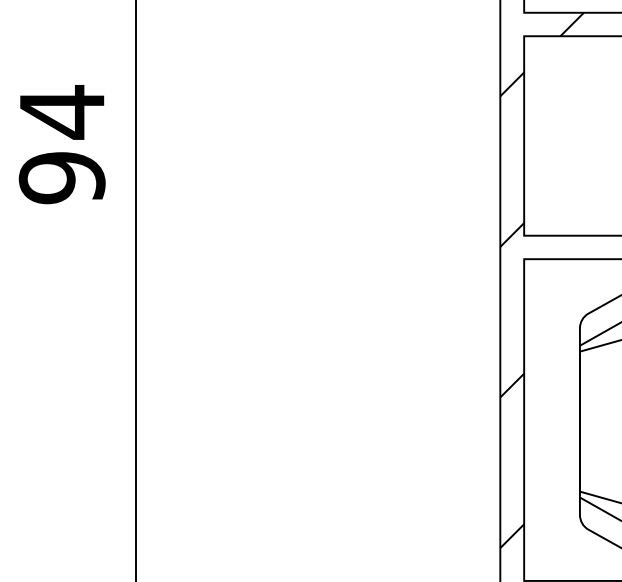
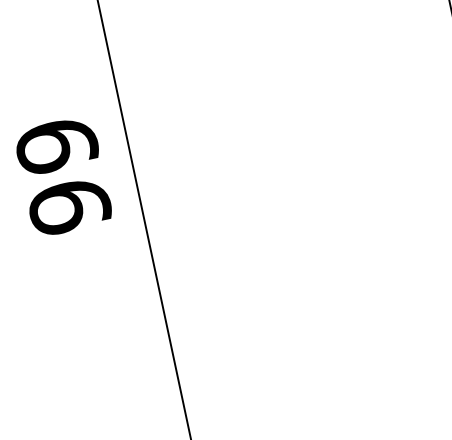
text: (61, 112) -> (56, 146), 94 -> 99

